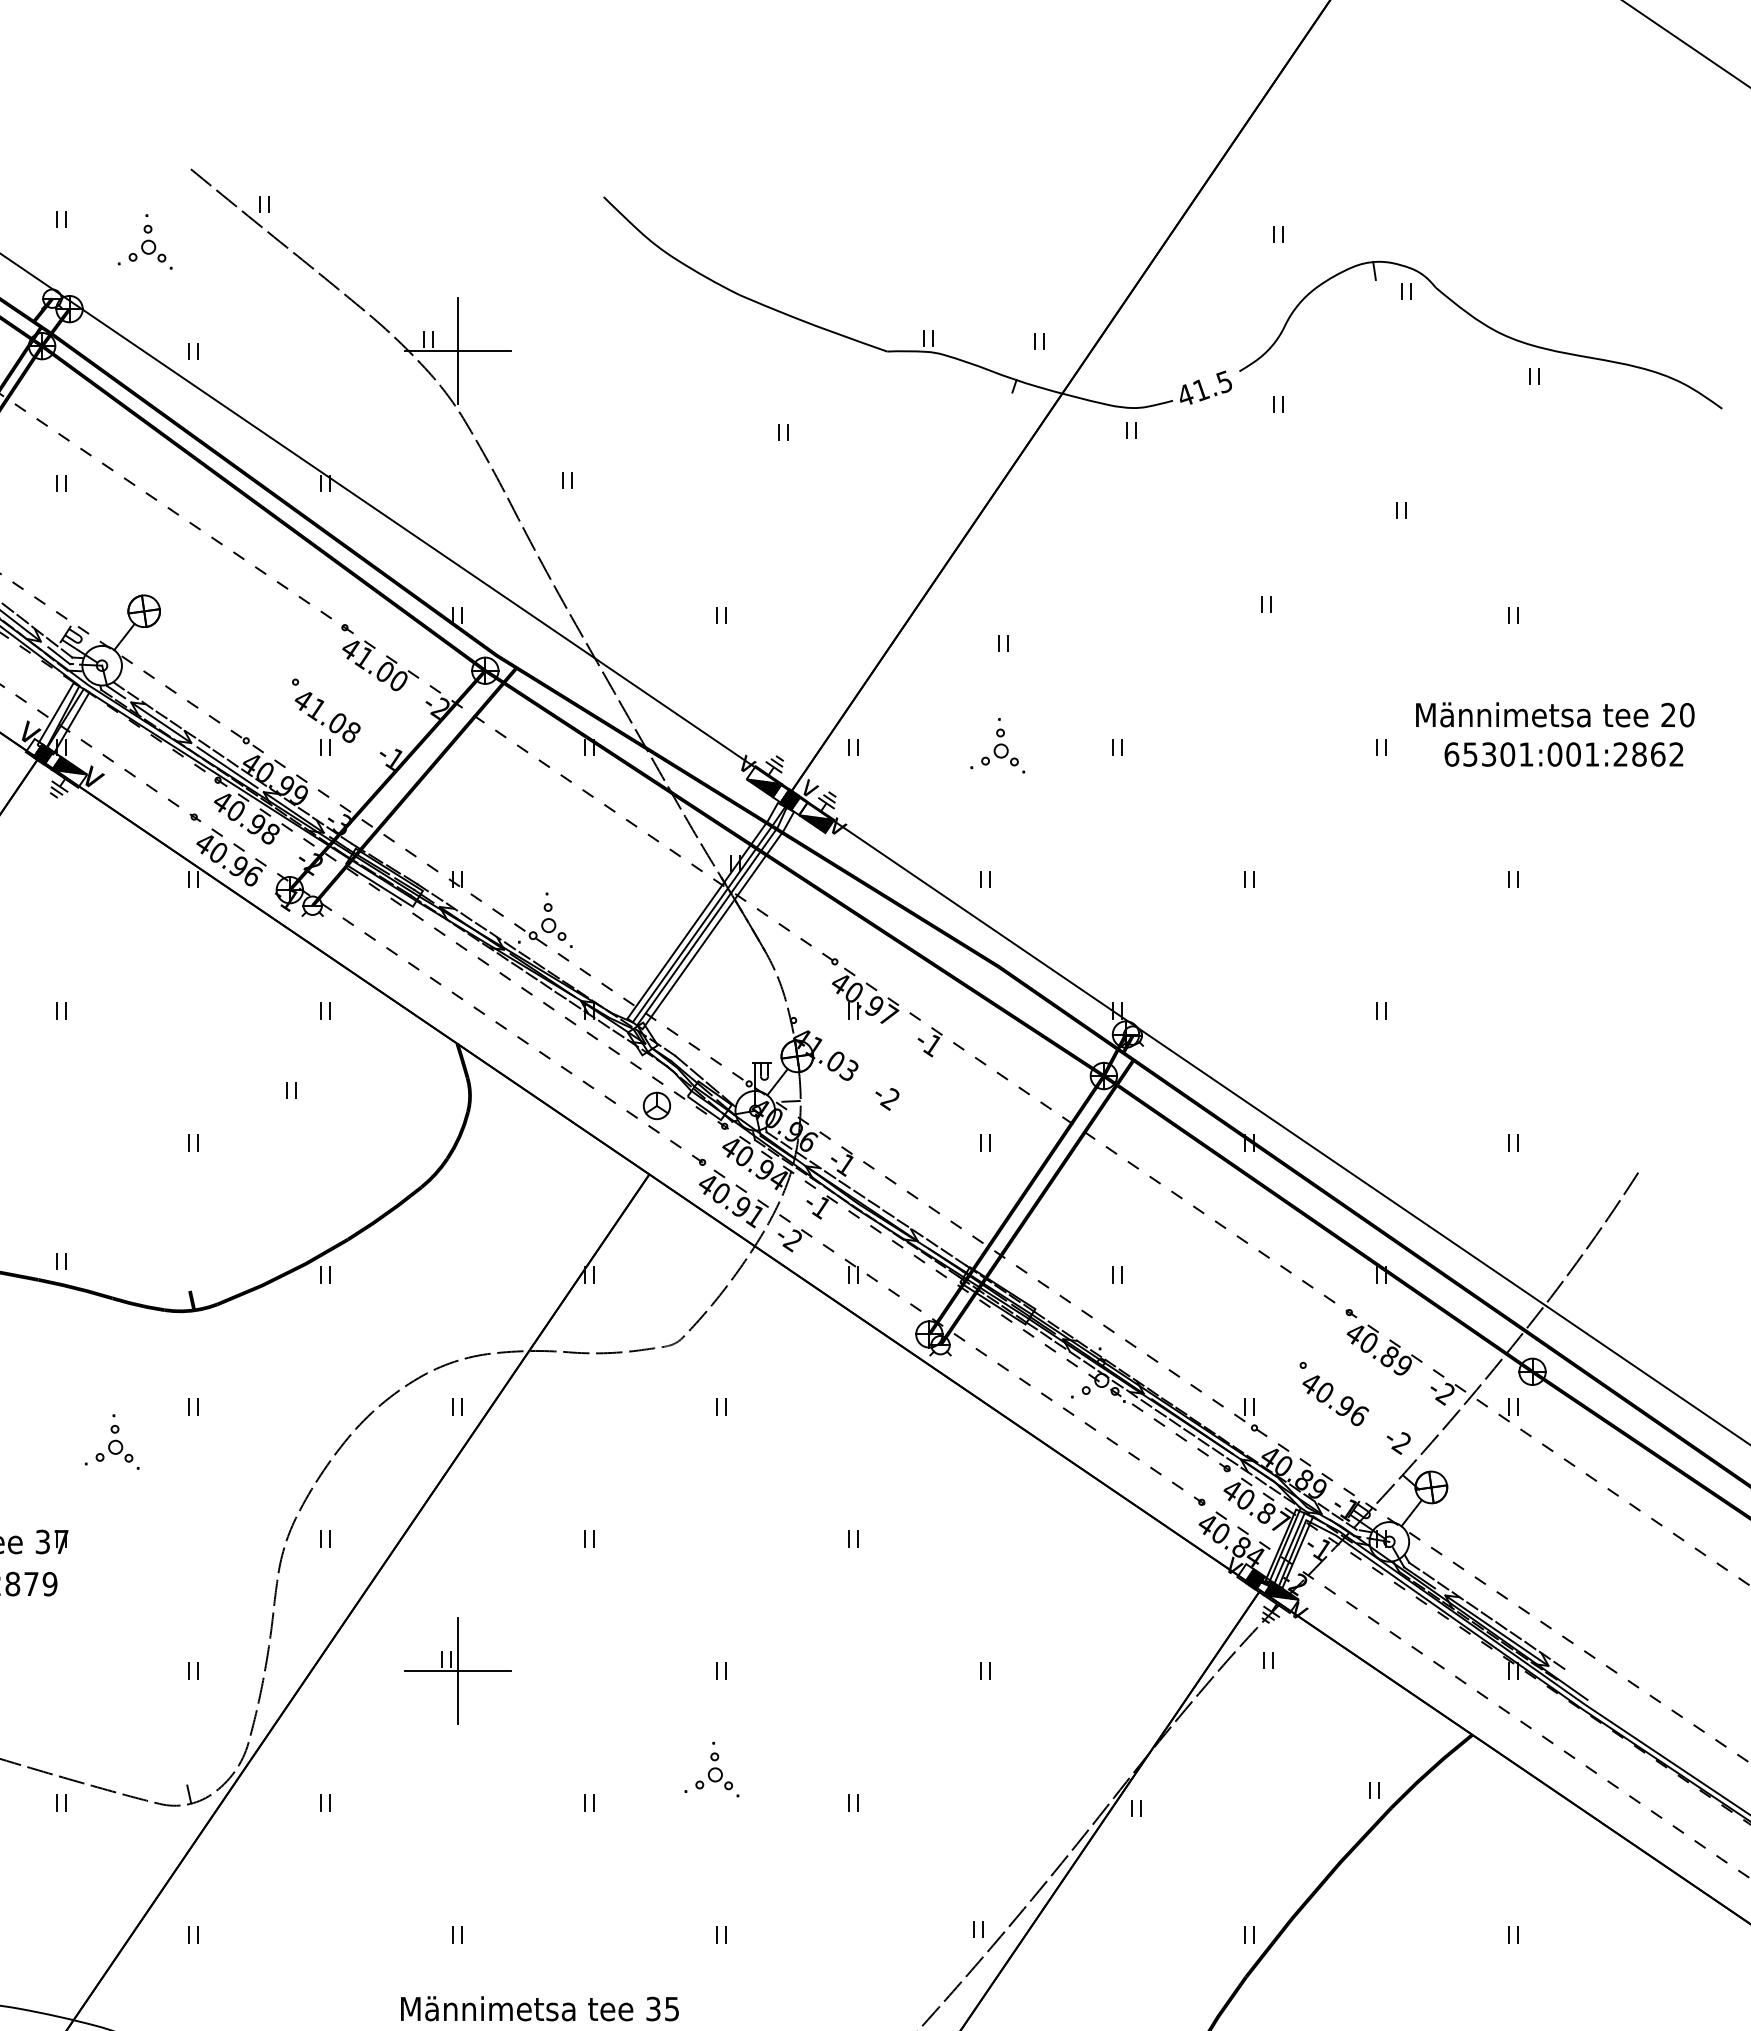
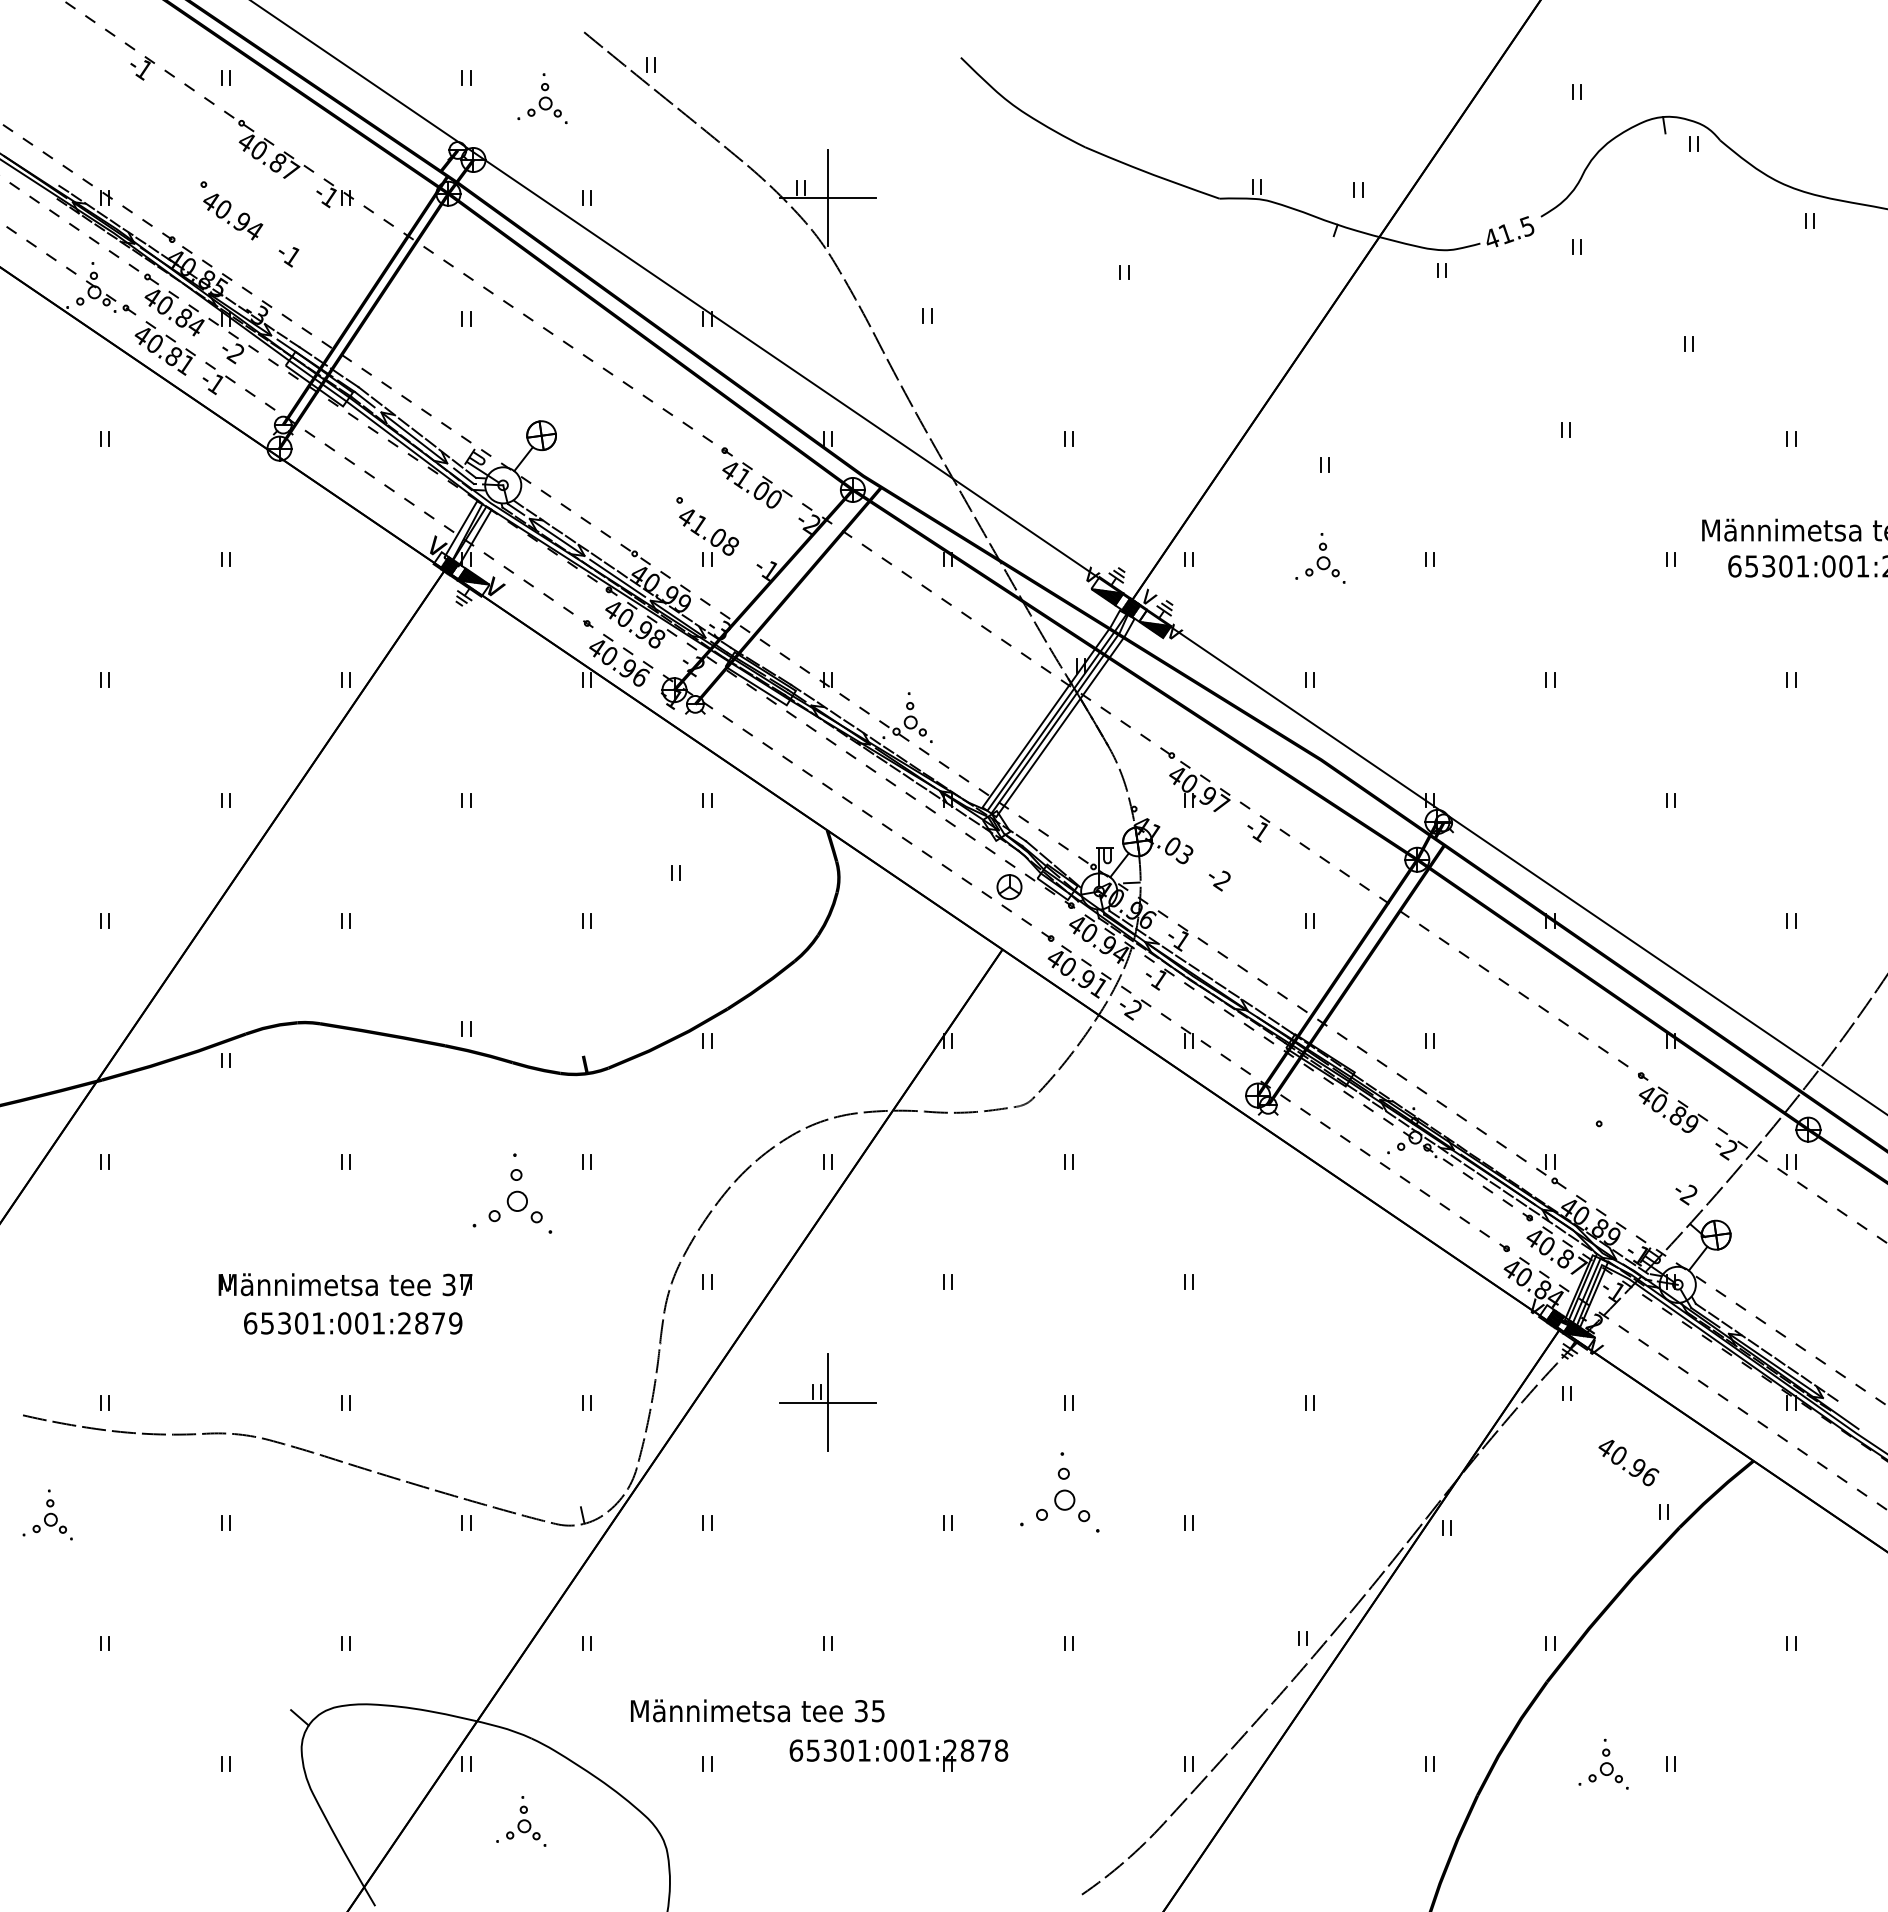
text: (1335, 1401) -> (1628, 1463), moved
part: (112, 1441) -> (512, 1193), size x1.6
part: (711, 1769) -> (1059, 1492), size x1.6
text: (539, 2008) -> (757, 1710), moved

